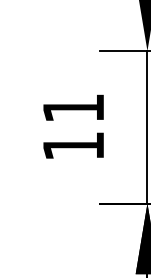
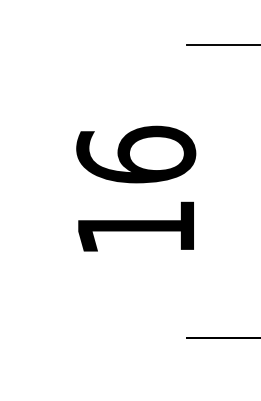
text: (73, 108) -> (135, 155), 11 -> 16

